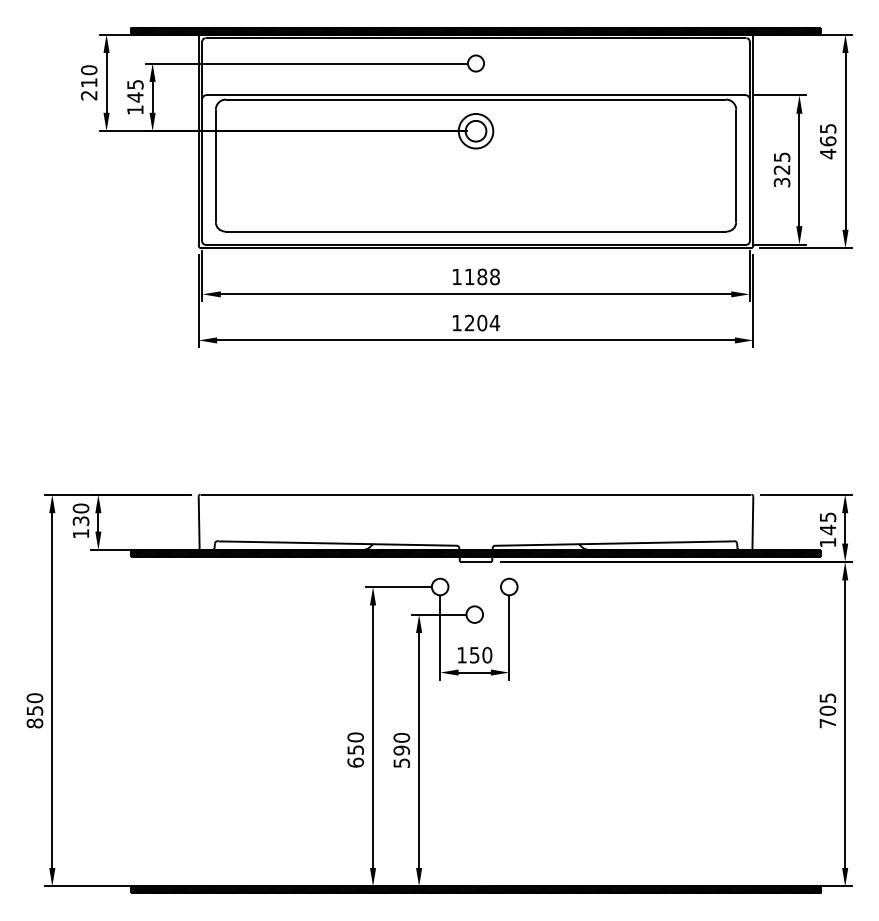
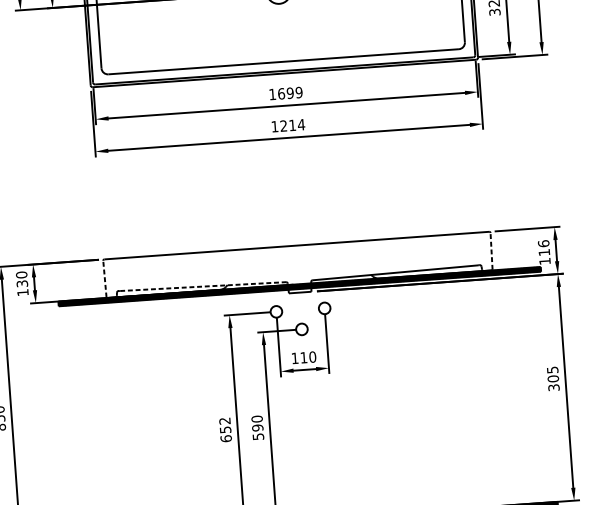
text: (481, 276) -> (289, 92), 1188 -> 1699
text: (482, 322) -> (292, 125), 1204 -> 1214
line: (199, 522) -> (105, 278), solid -> dashed
line: (752, 522) -> (491, 251), solid -> dashed
text: (827, 523) -> (543, 248), 145 -> 116
line: (338, 543) -> (203, 286), solid -> dashed
text: (474, 655) -> (303, 357), 150 -> 110
text: (827, 723) -> (553, 387), 705 -> 305
text: (355, 737) -> (224, 421), 650 -> 652

